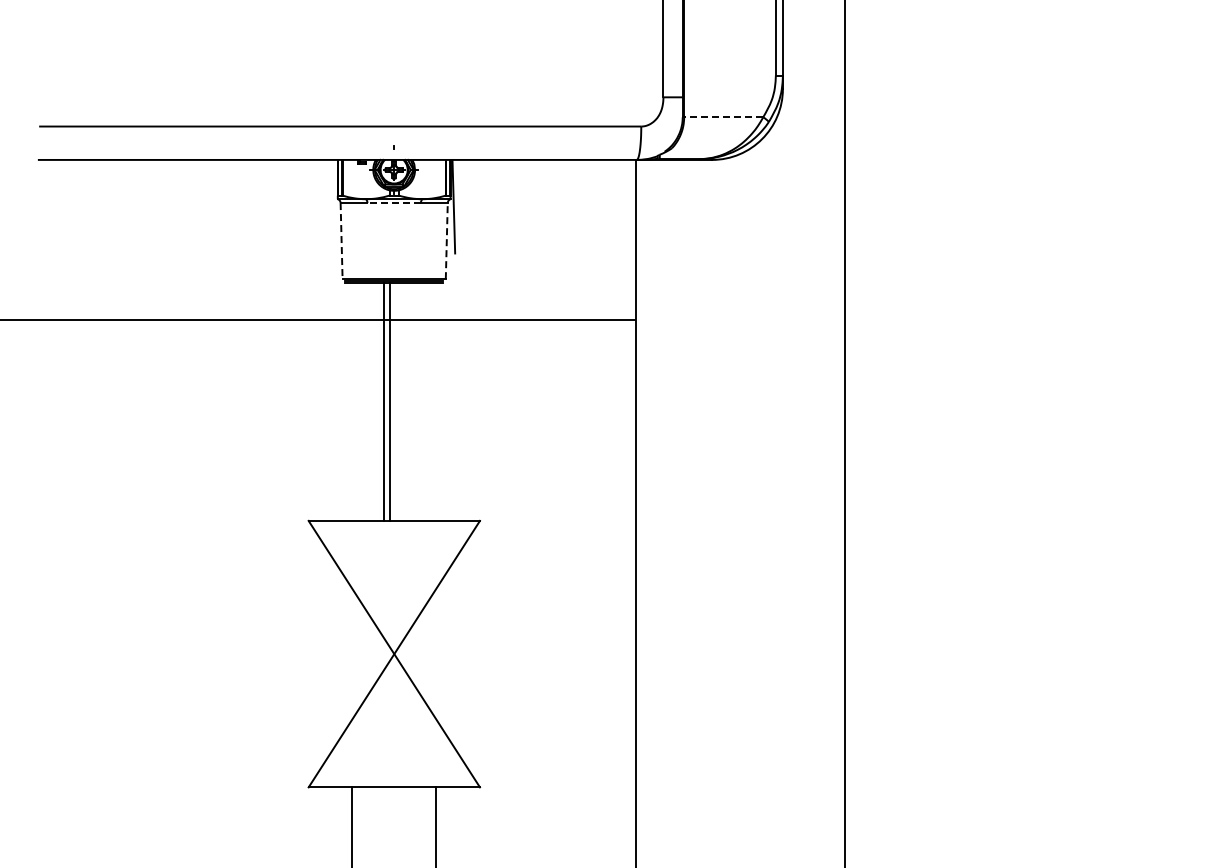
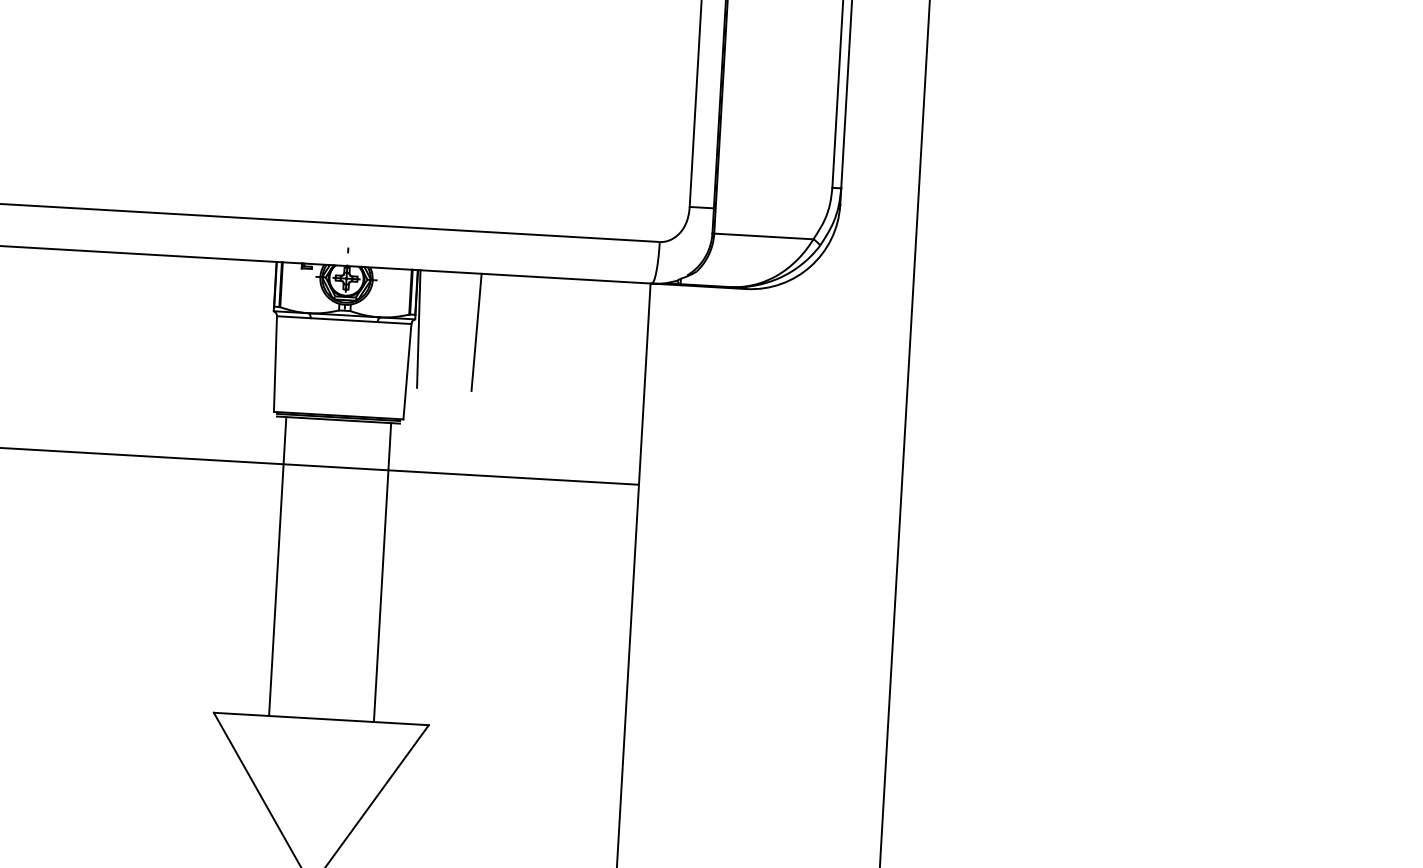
line: (723, 117) -> (763, 236), dashed -> solid
line: (394, 203) -> (344, 320), dashed -> solid
line: (499, 206) -> (476, 332), added
line: (446, 240) -> (407, 370), dashed -> solid
line: (341, 241) -> (275, 364), dashed -> solid
line: (384, 401) -> (382, 572), moved
line: (389, 401) -> (277, 566), moved

